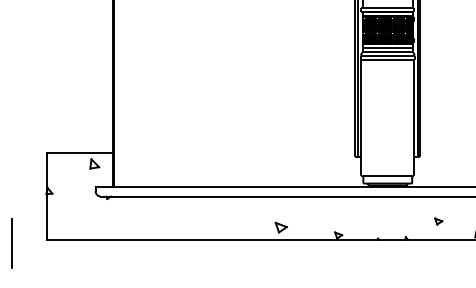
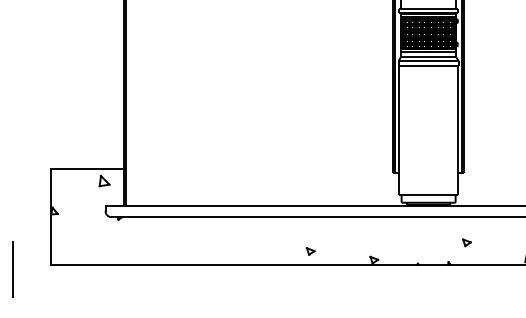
part: (438, 221) -> (466, 242), moved
part: (280, 227) -> (310, 251), size x0.62

